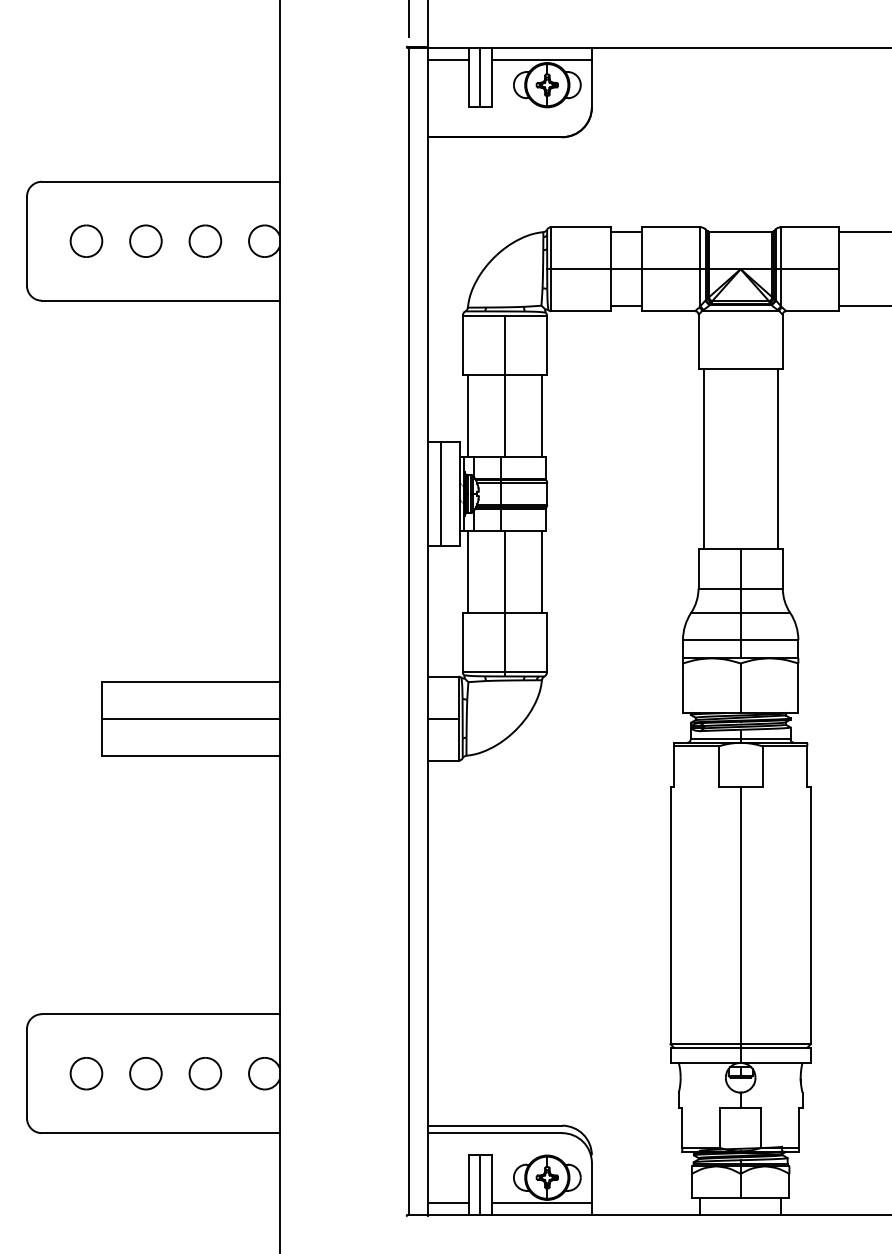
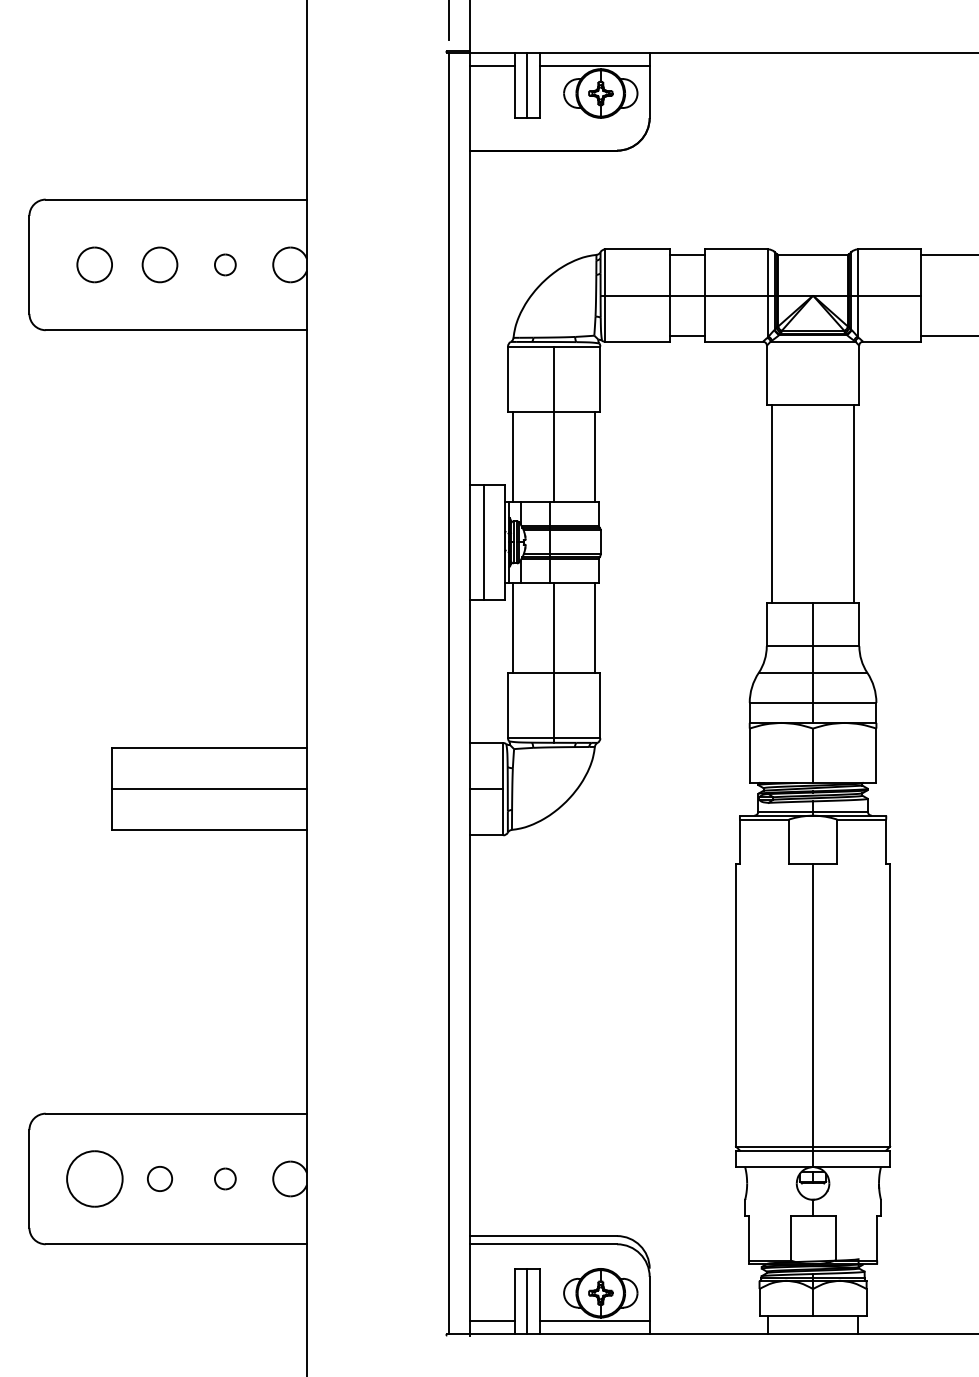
part: (205, 240) -> (225, 264), size x0.6
part: (86, 1073) -> (94, 1178), size x1.6
part: (145, 1073) -> (159, 1178), size x0.7
part: (205, 1073) -> (225, 1178), size x0.6

